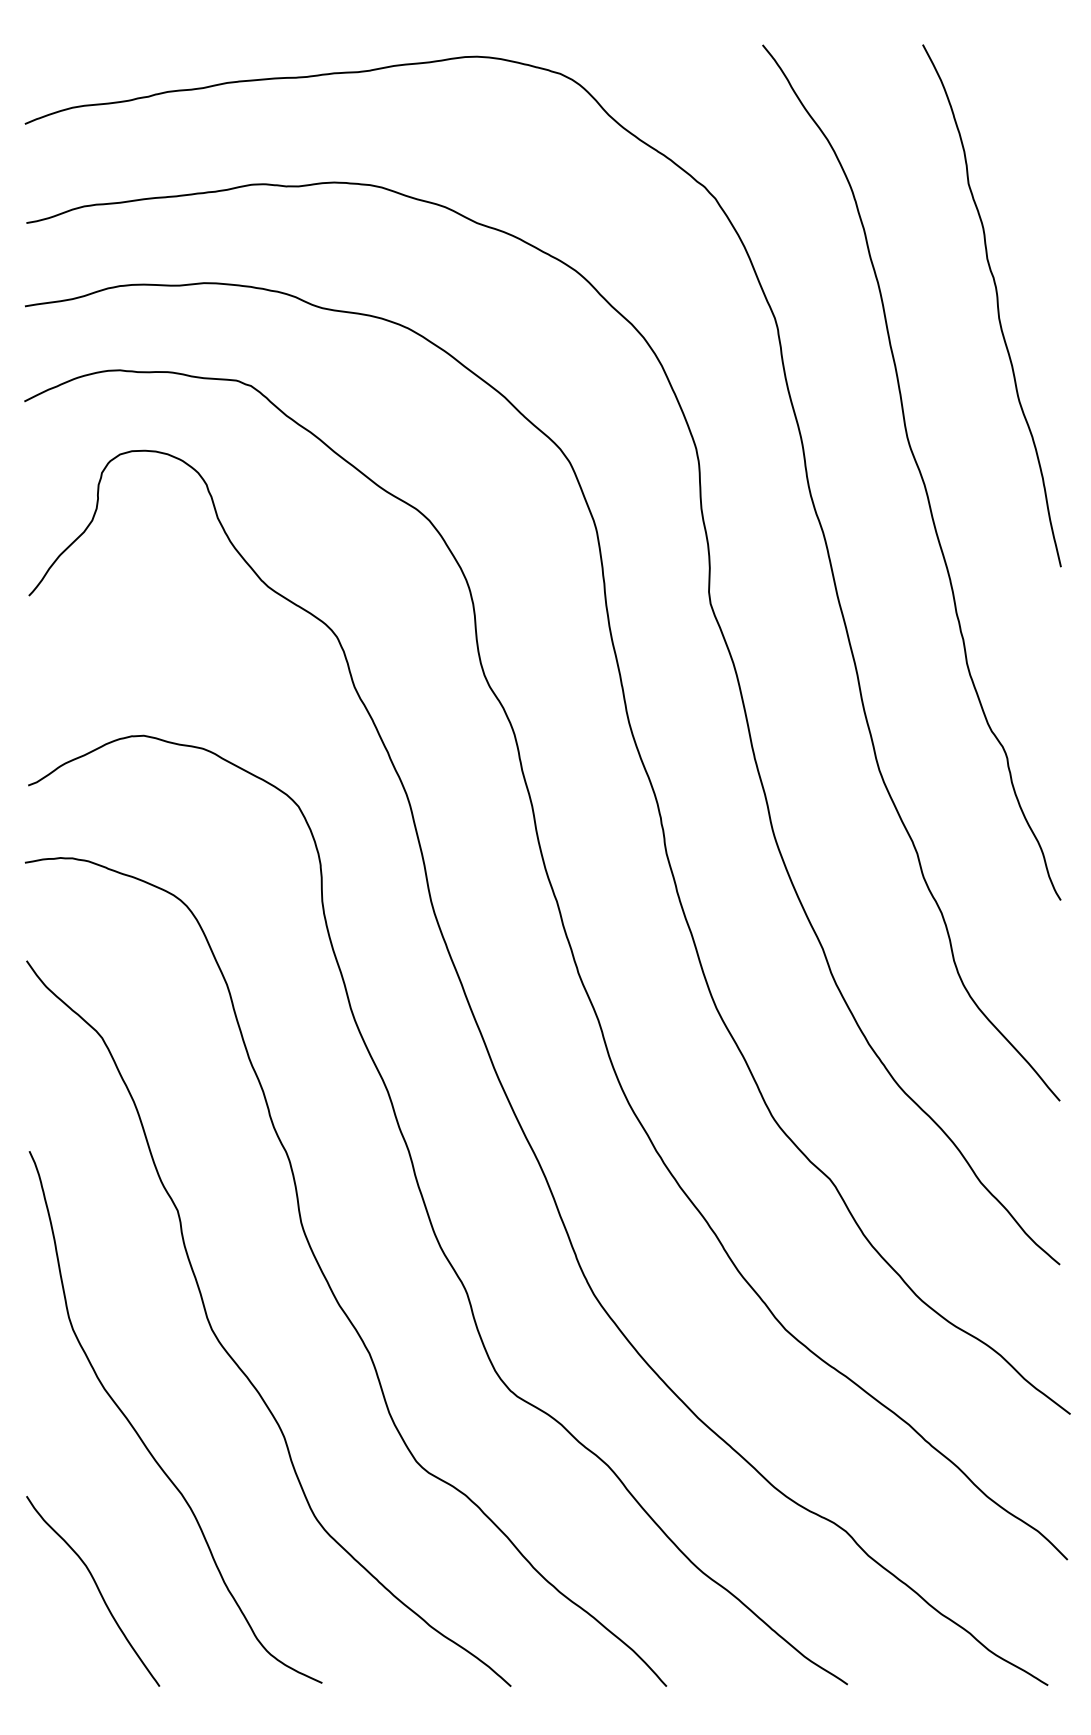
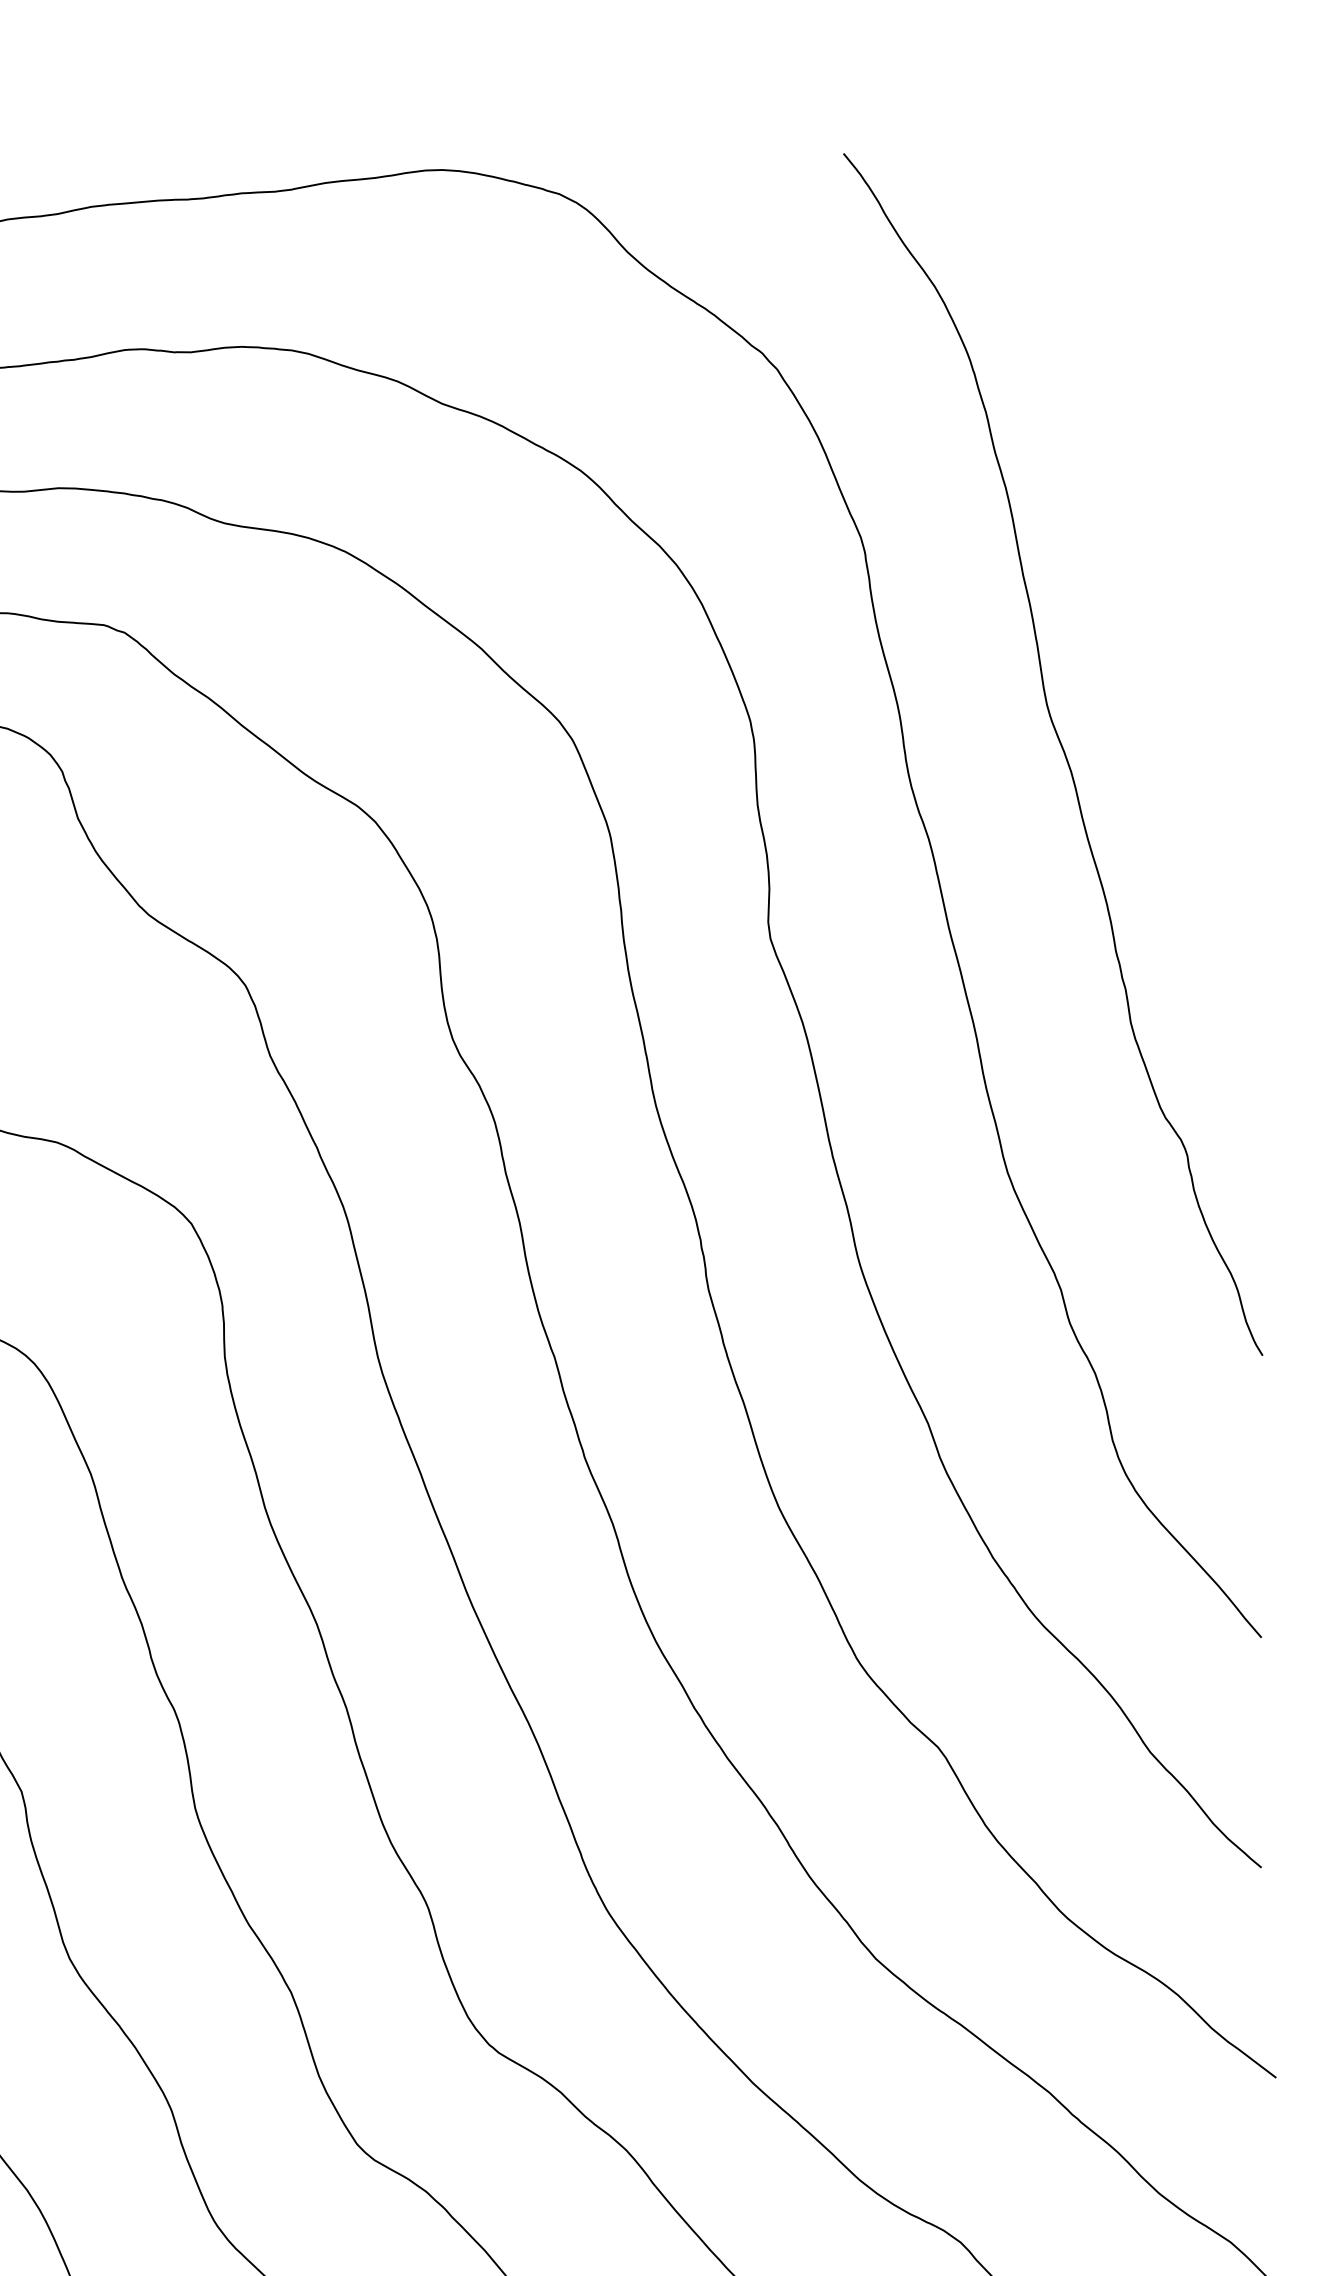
curve: (996, 303) -> (1172, 516), removed

